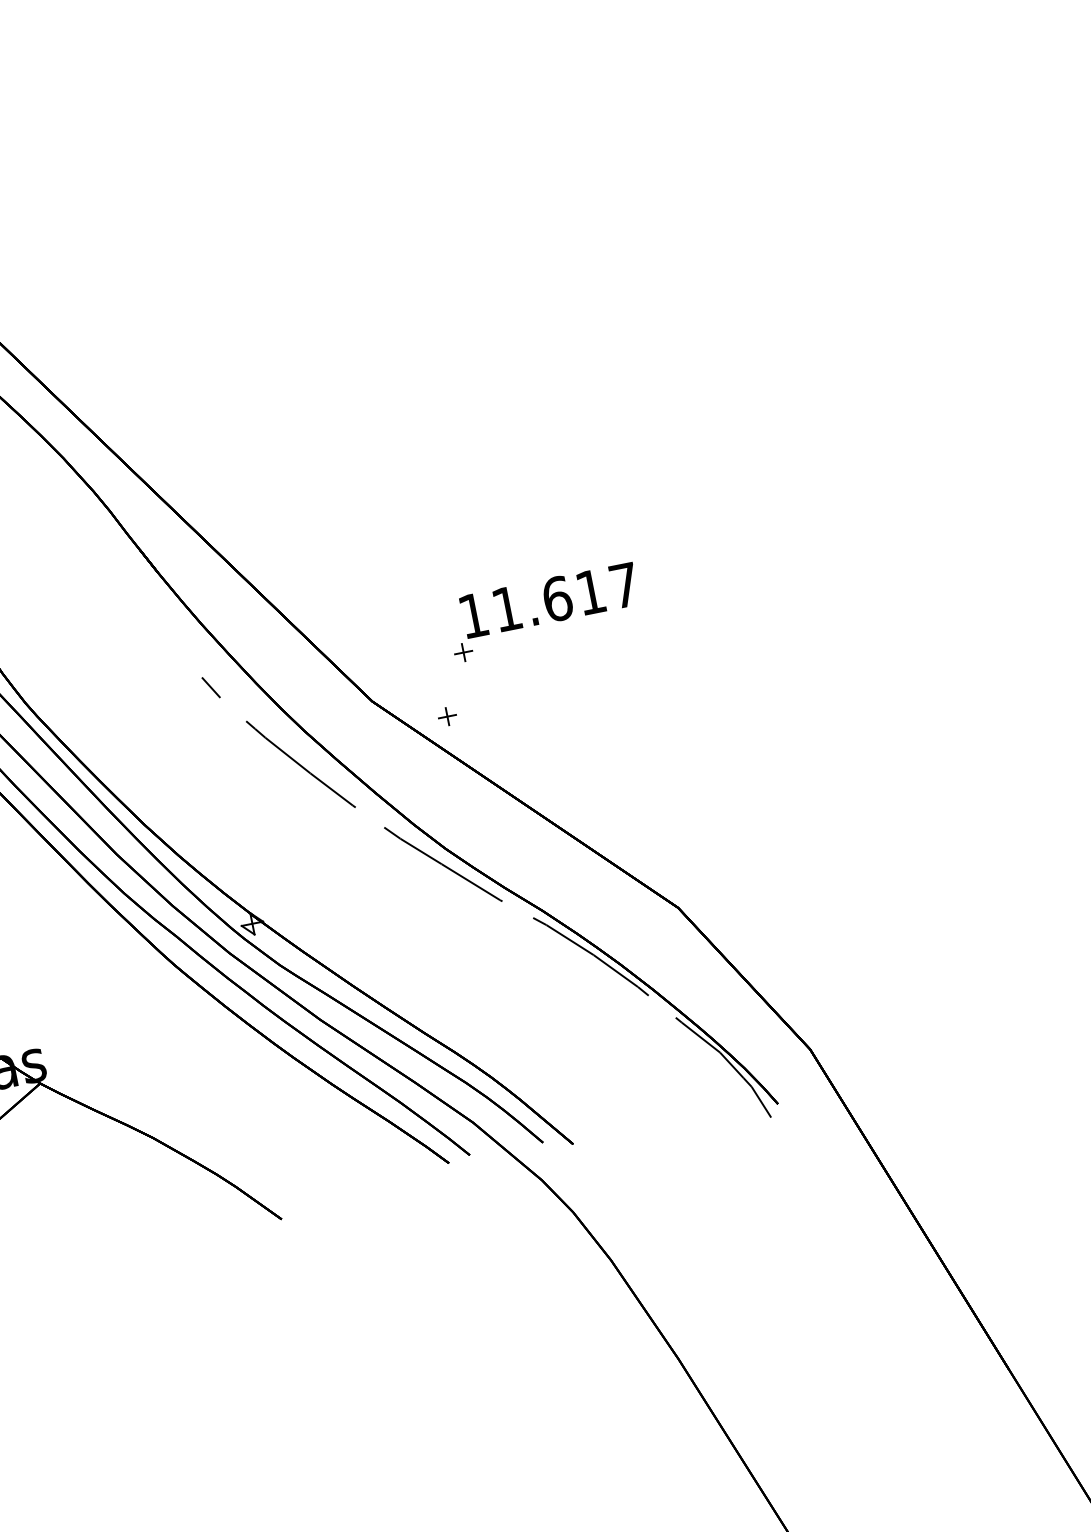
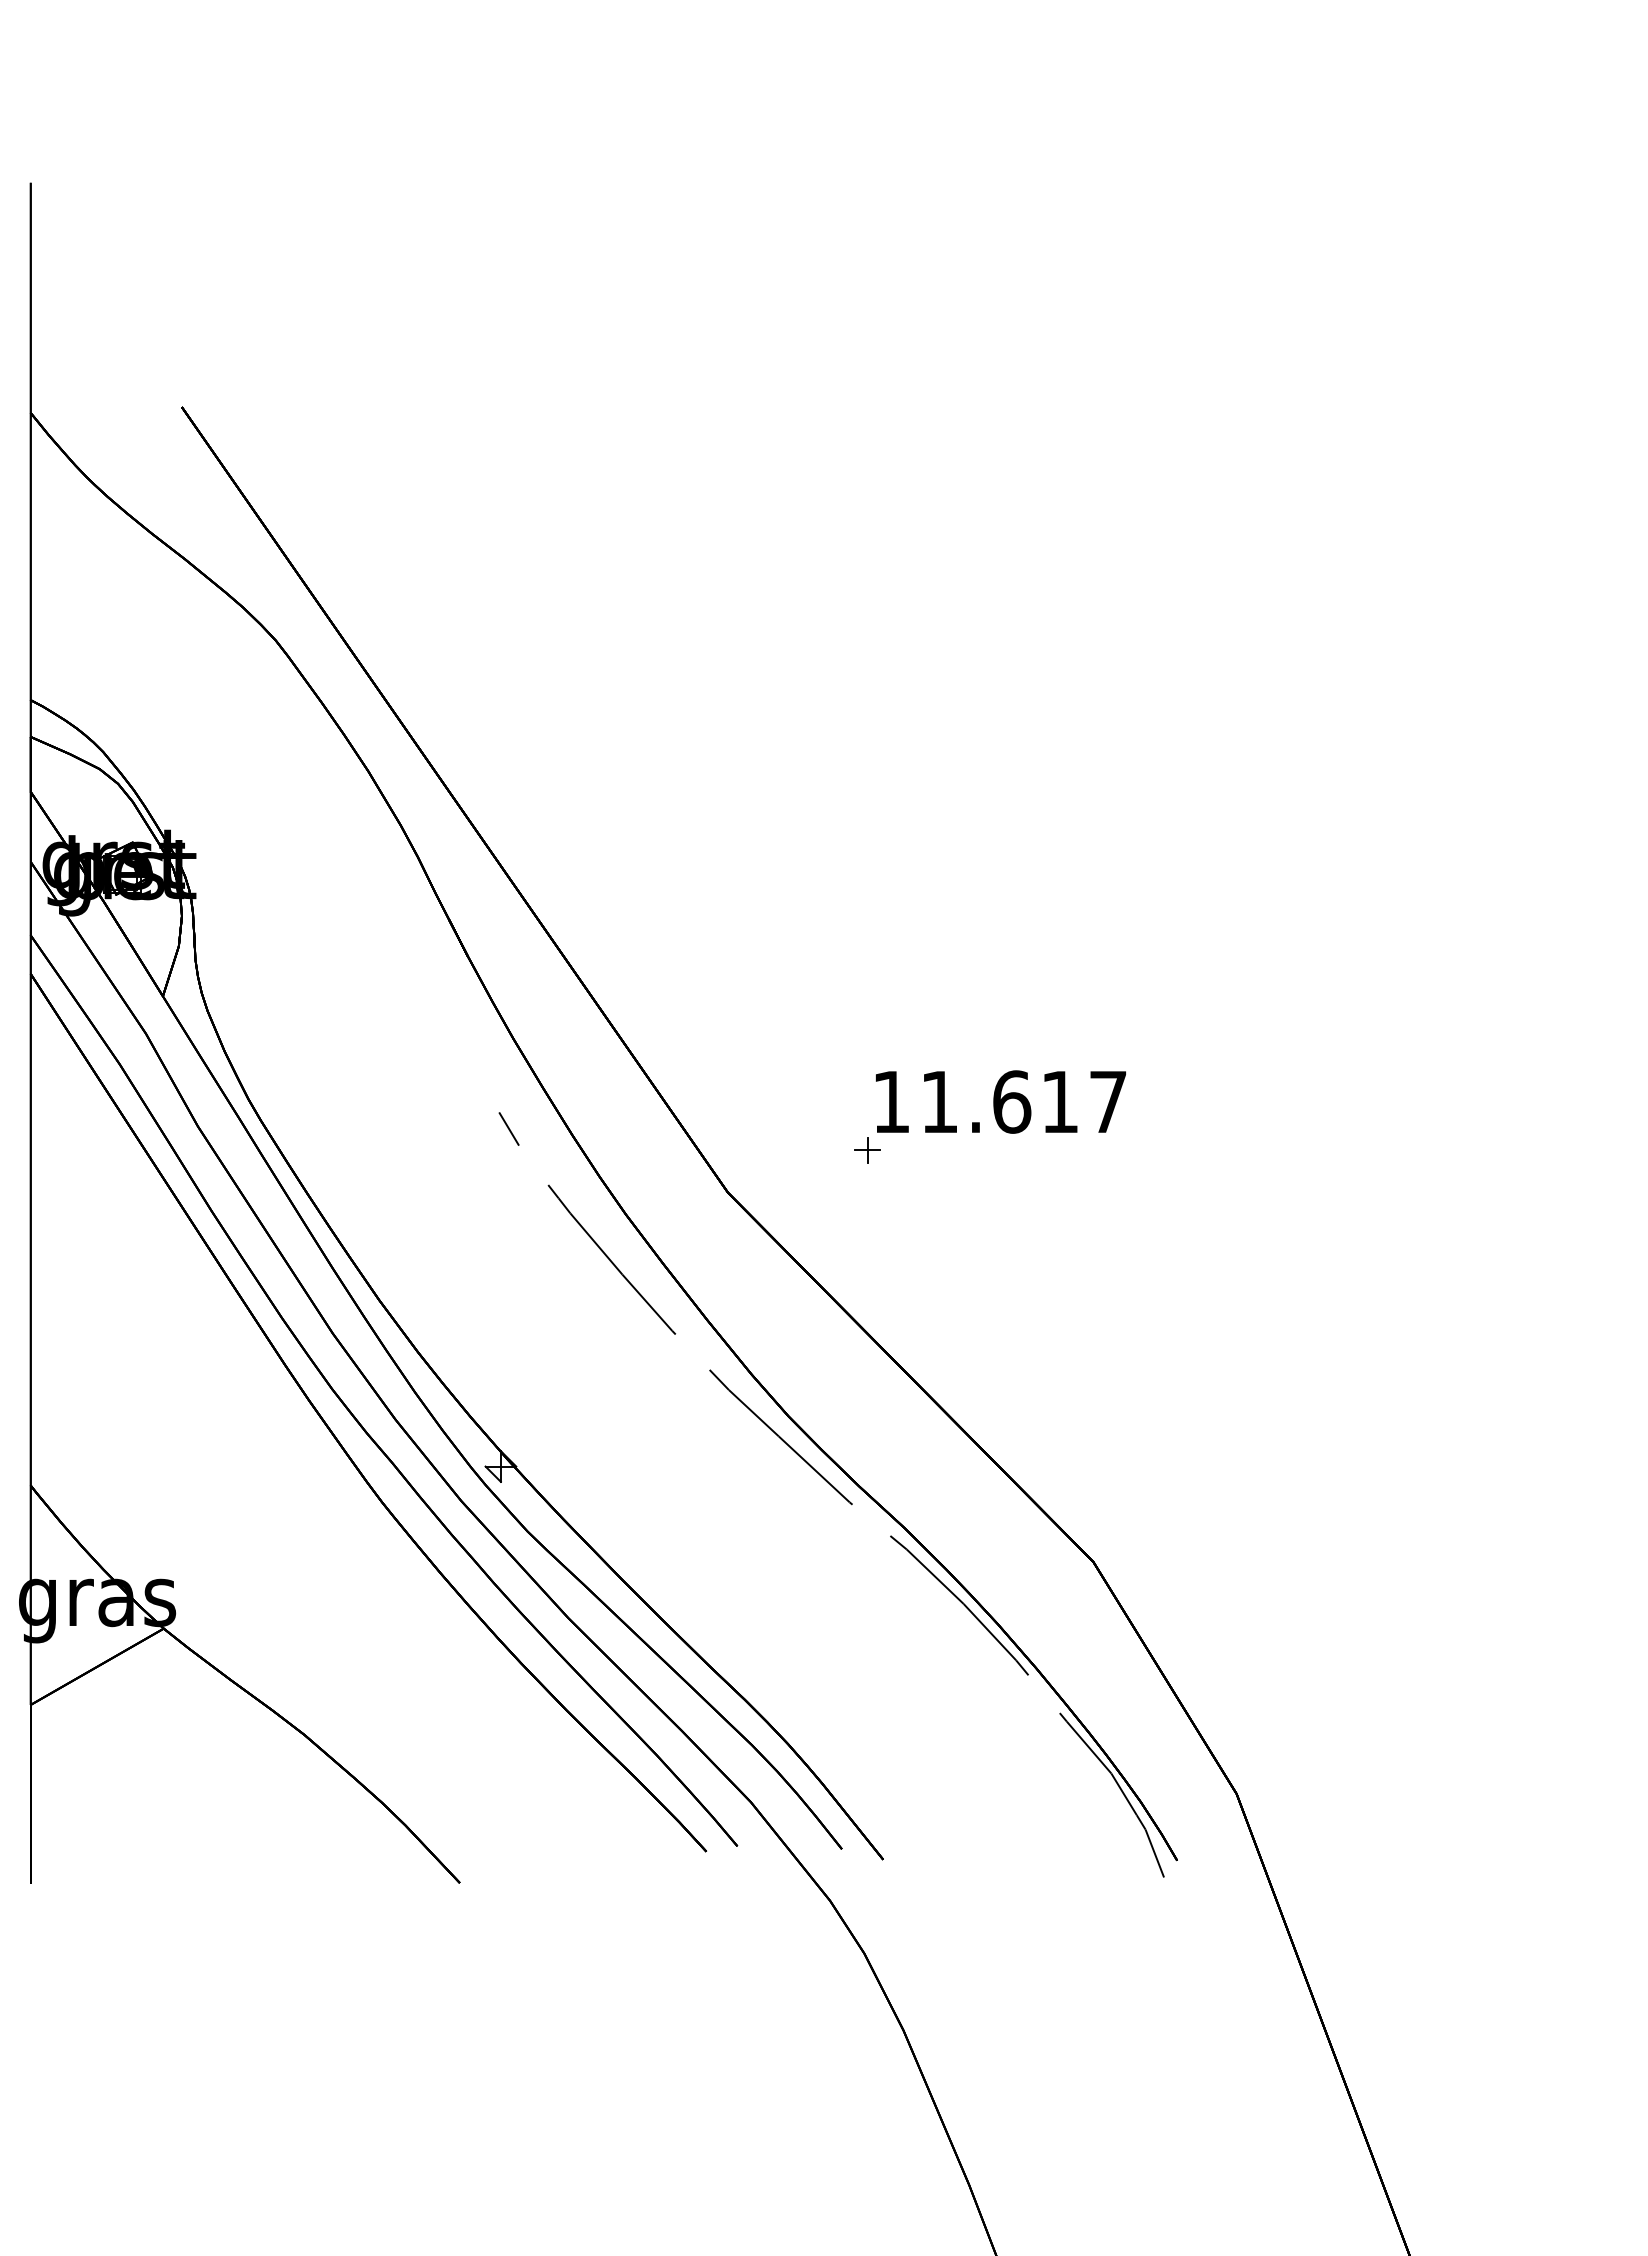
part: (447, 716) -> (827, 1234), removed

